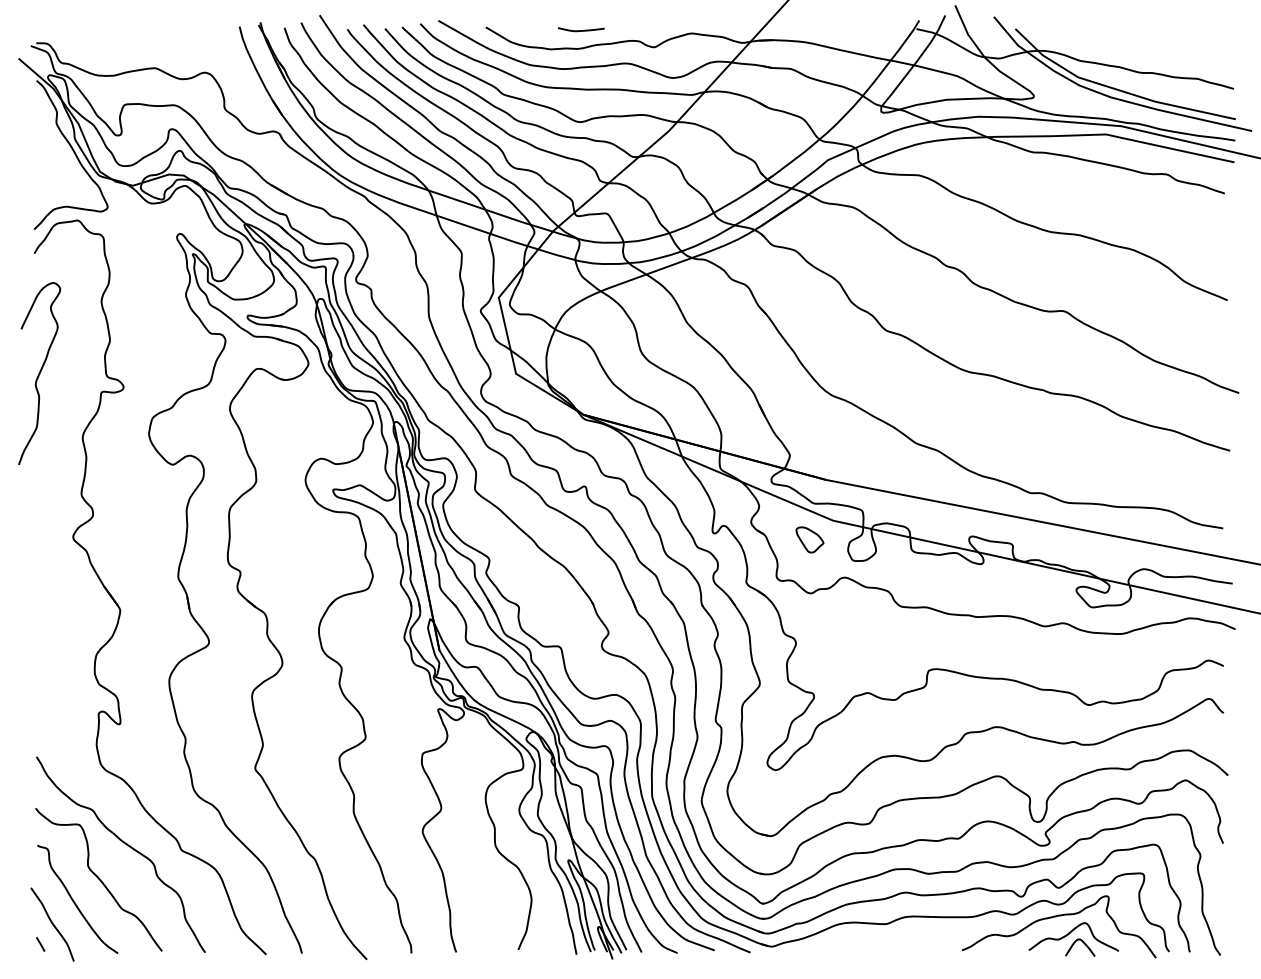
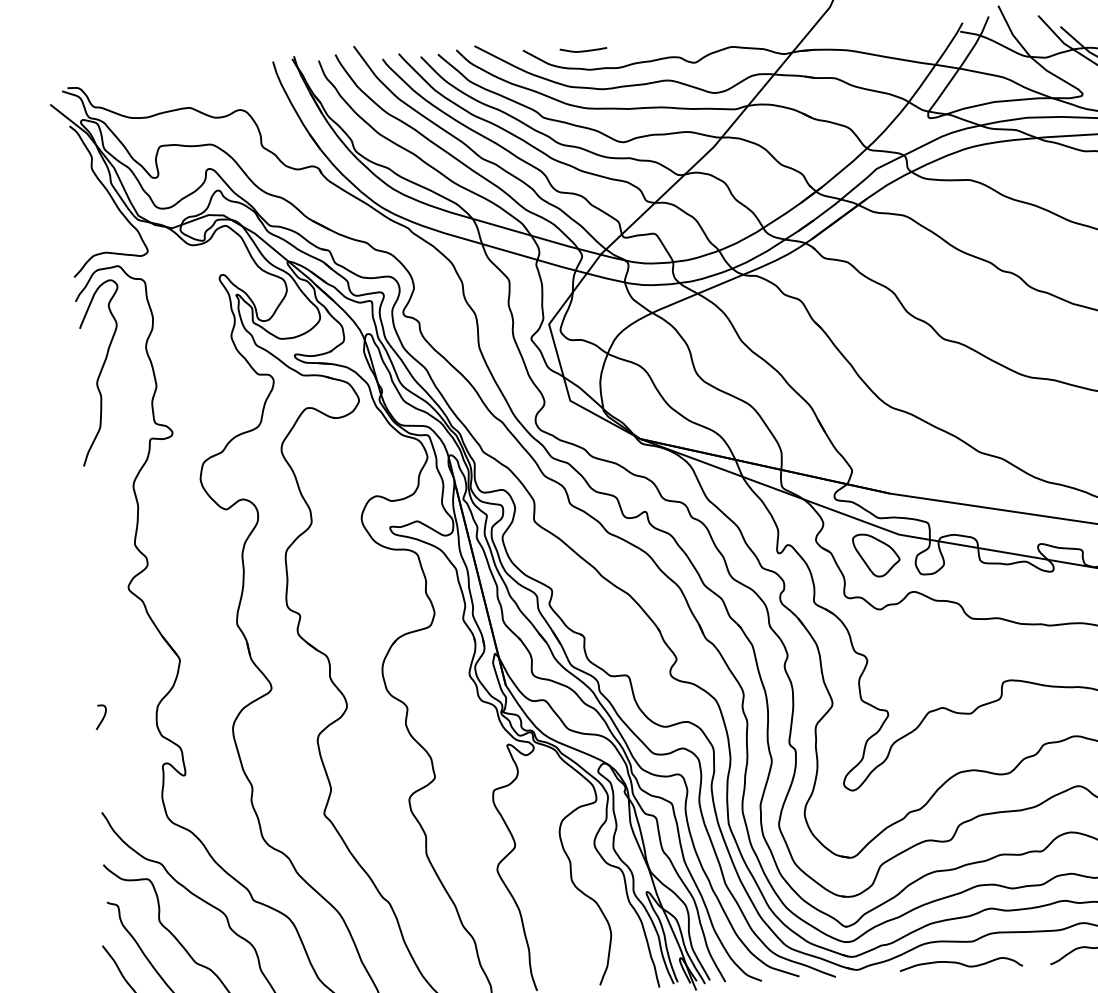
curve: (581, 30) -> (583, 50), moved
curve: (39, 373) -> (100, 372), moved
part: (809, 539) -> (875, 554), size x1.67
curve: (41, 663) -> (102, 717), added
curve: (874, 945) -> (961, 963), added

